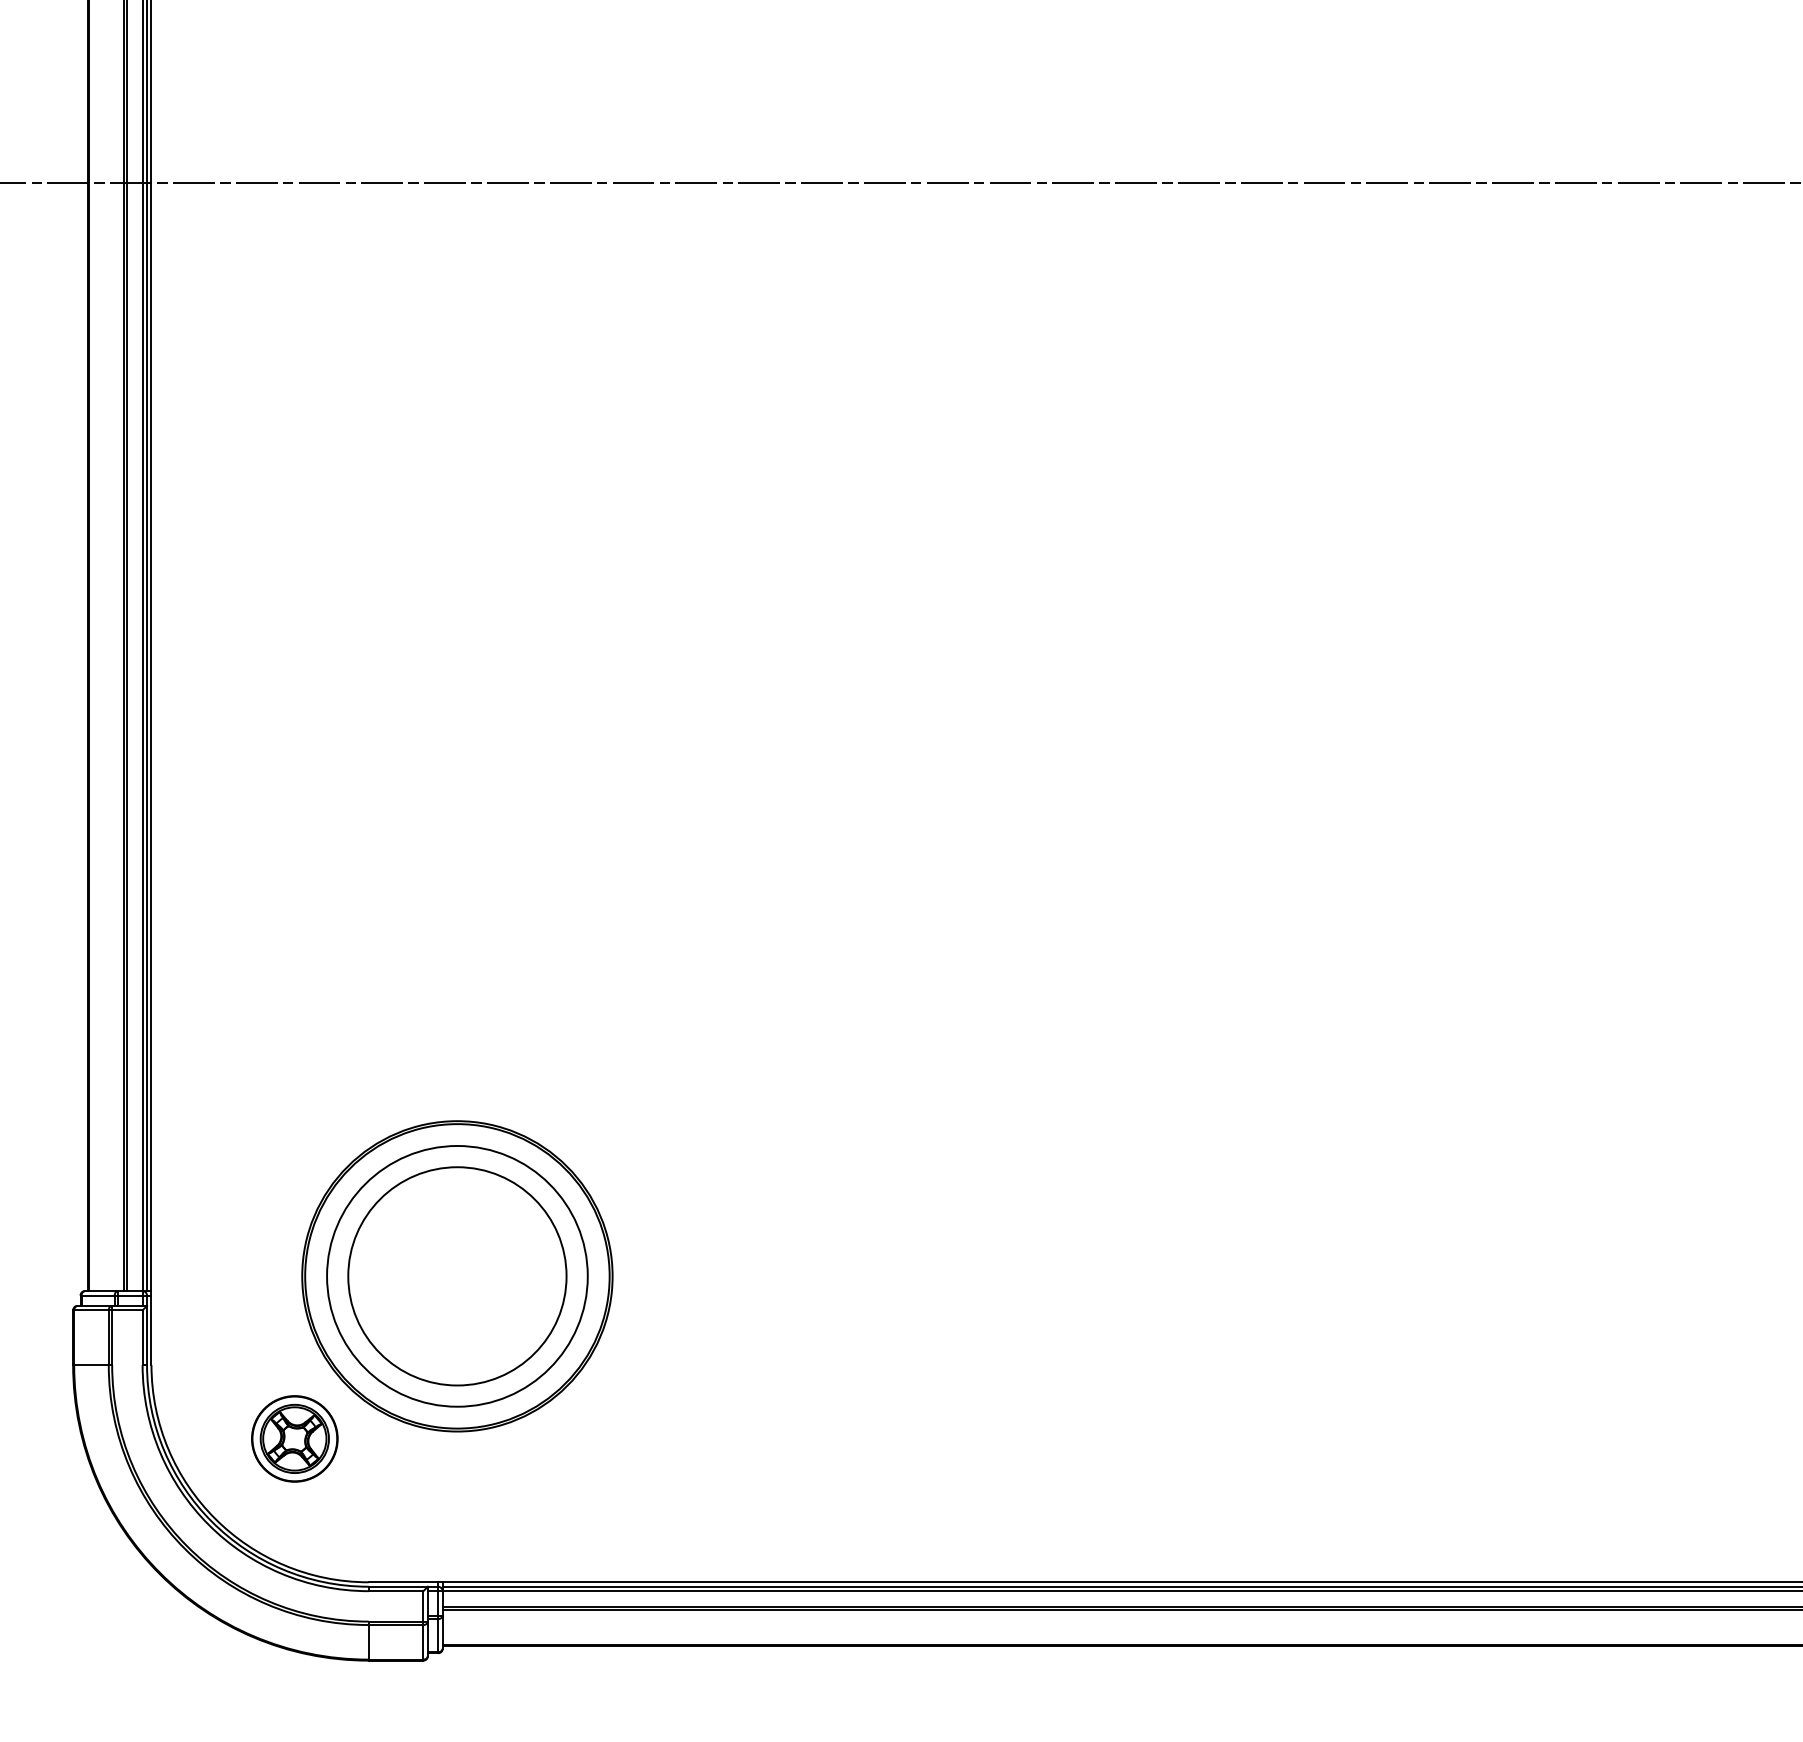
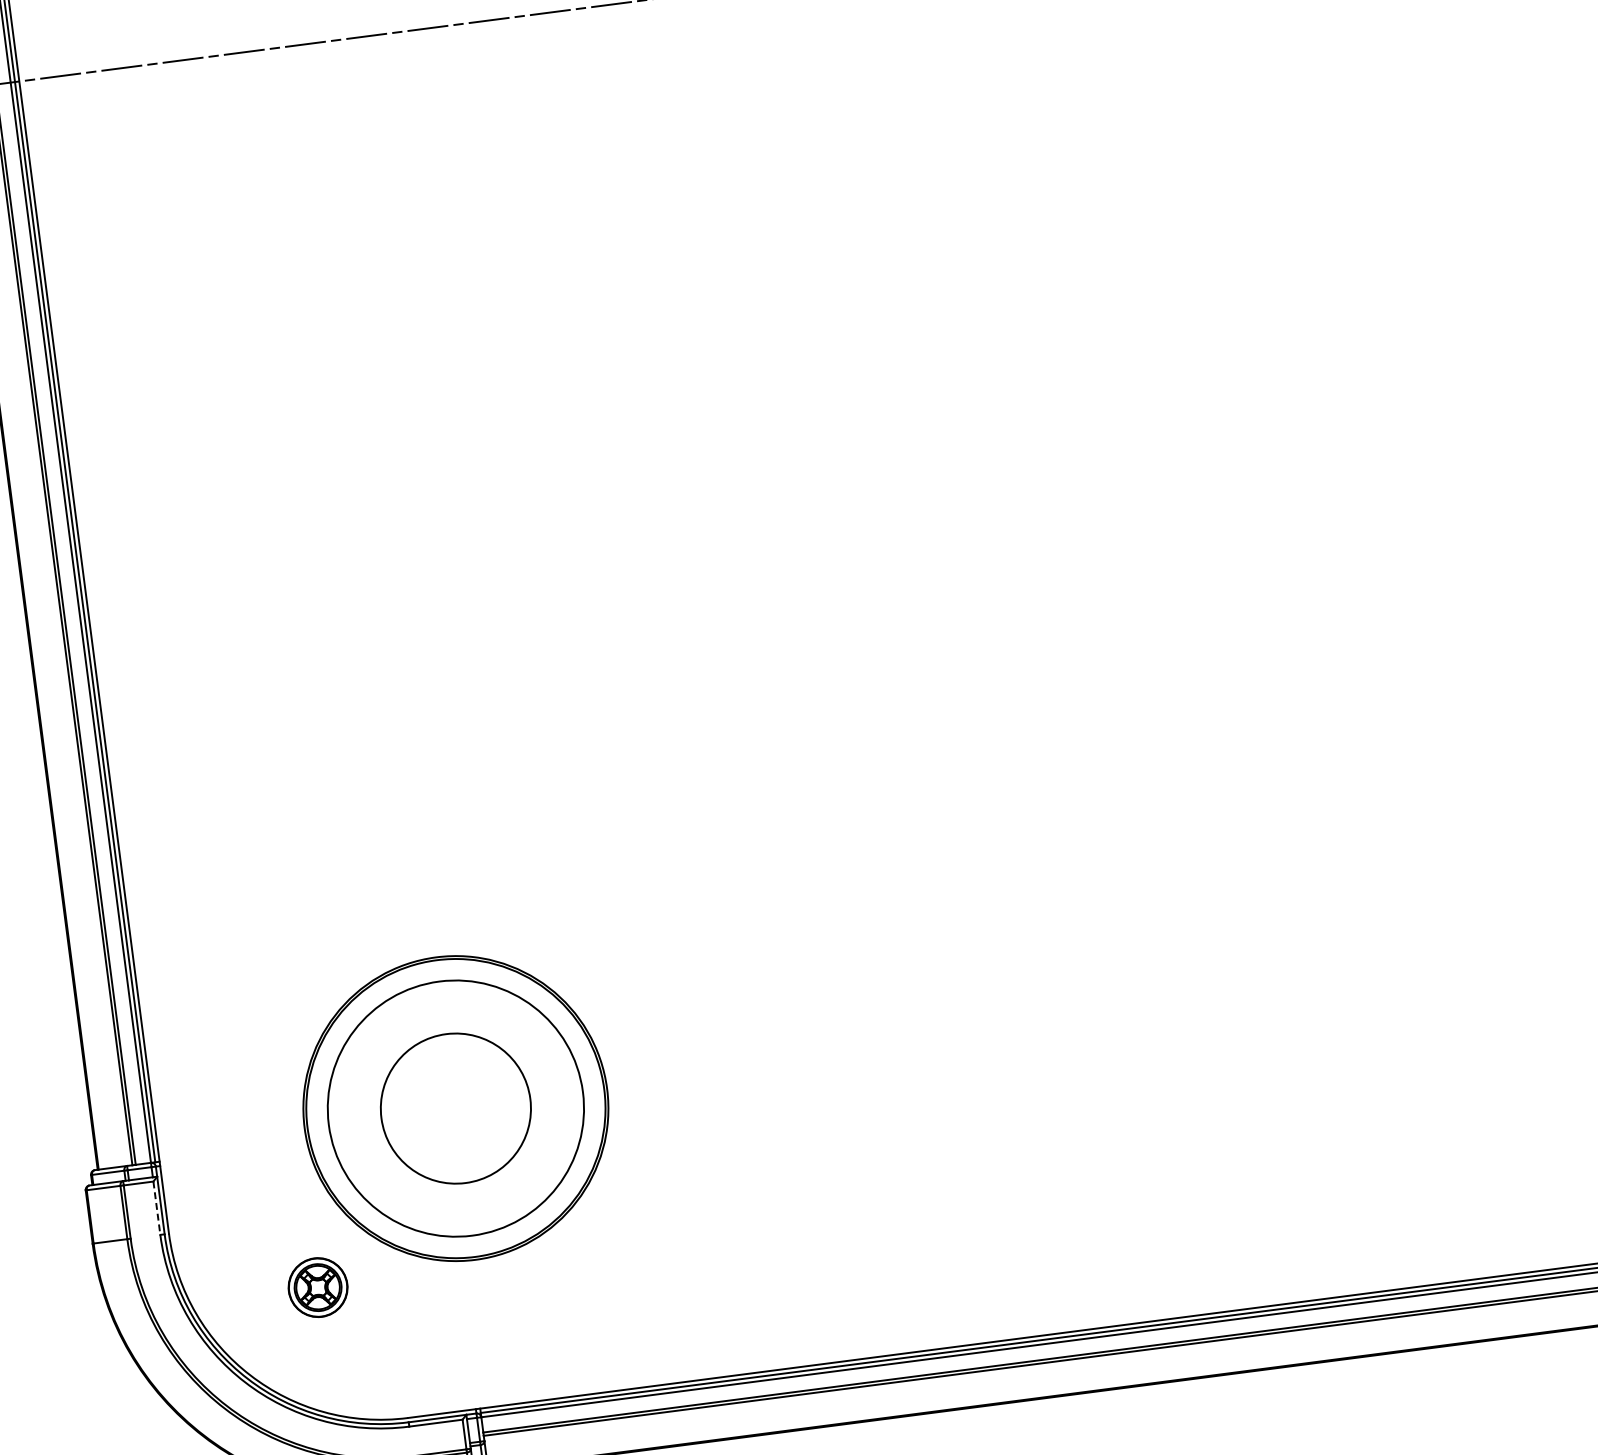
circle: (457, 1276) -> (456, 1108), size x0.7
line: (142, 1338) -> (156, 1209), solid -> dashed
part: (294, 1438) -> (317, 1287), size x0.7

